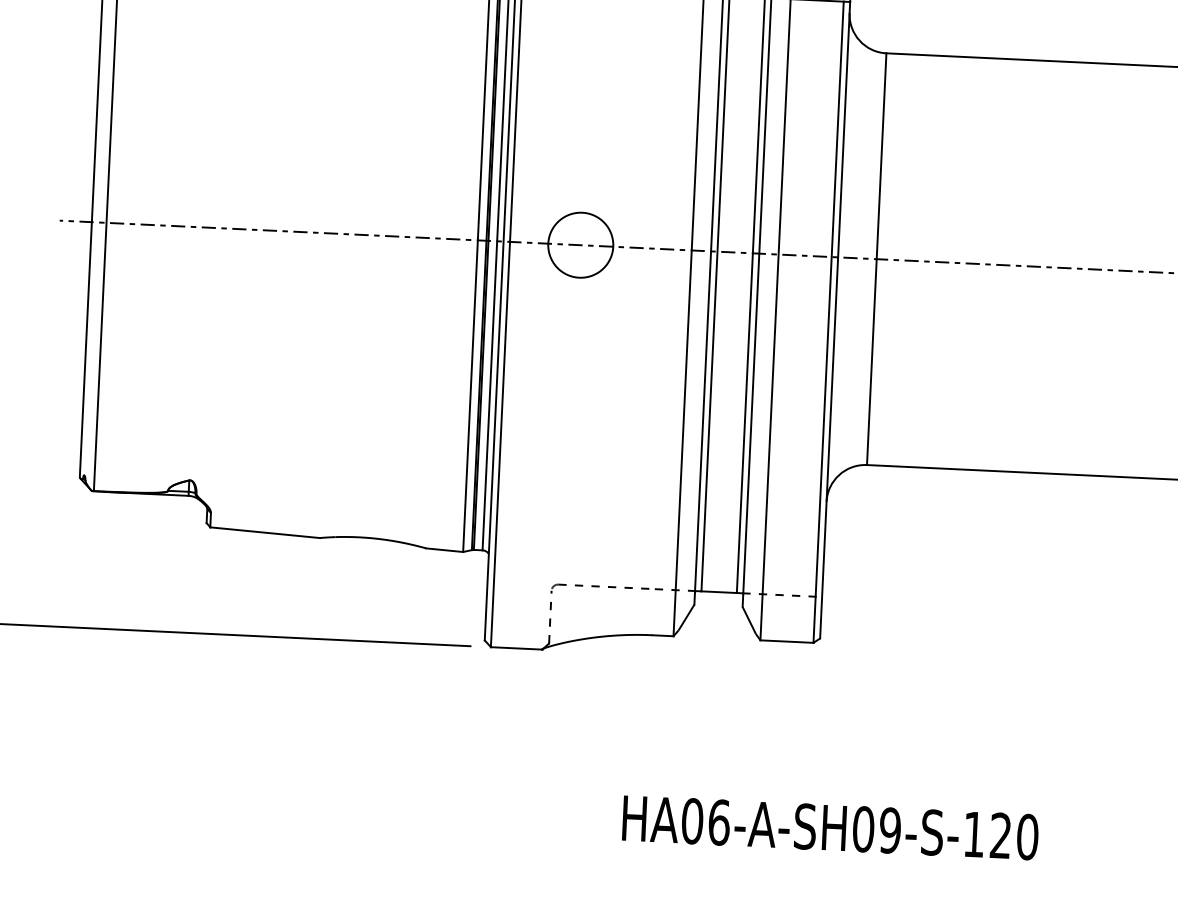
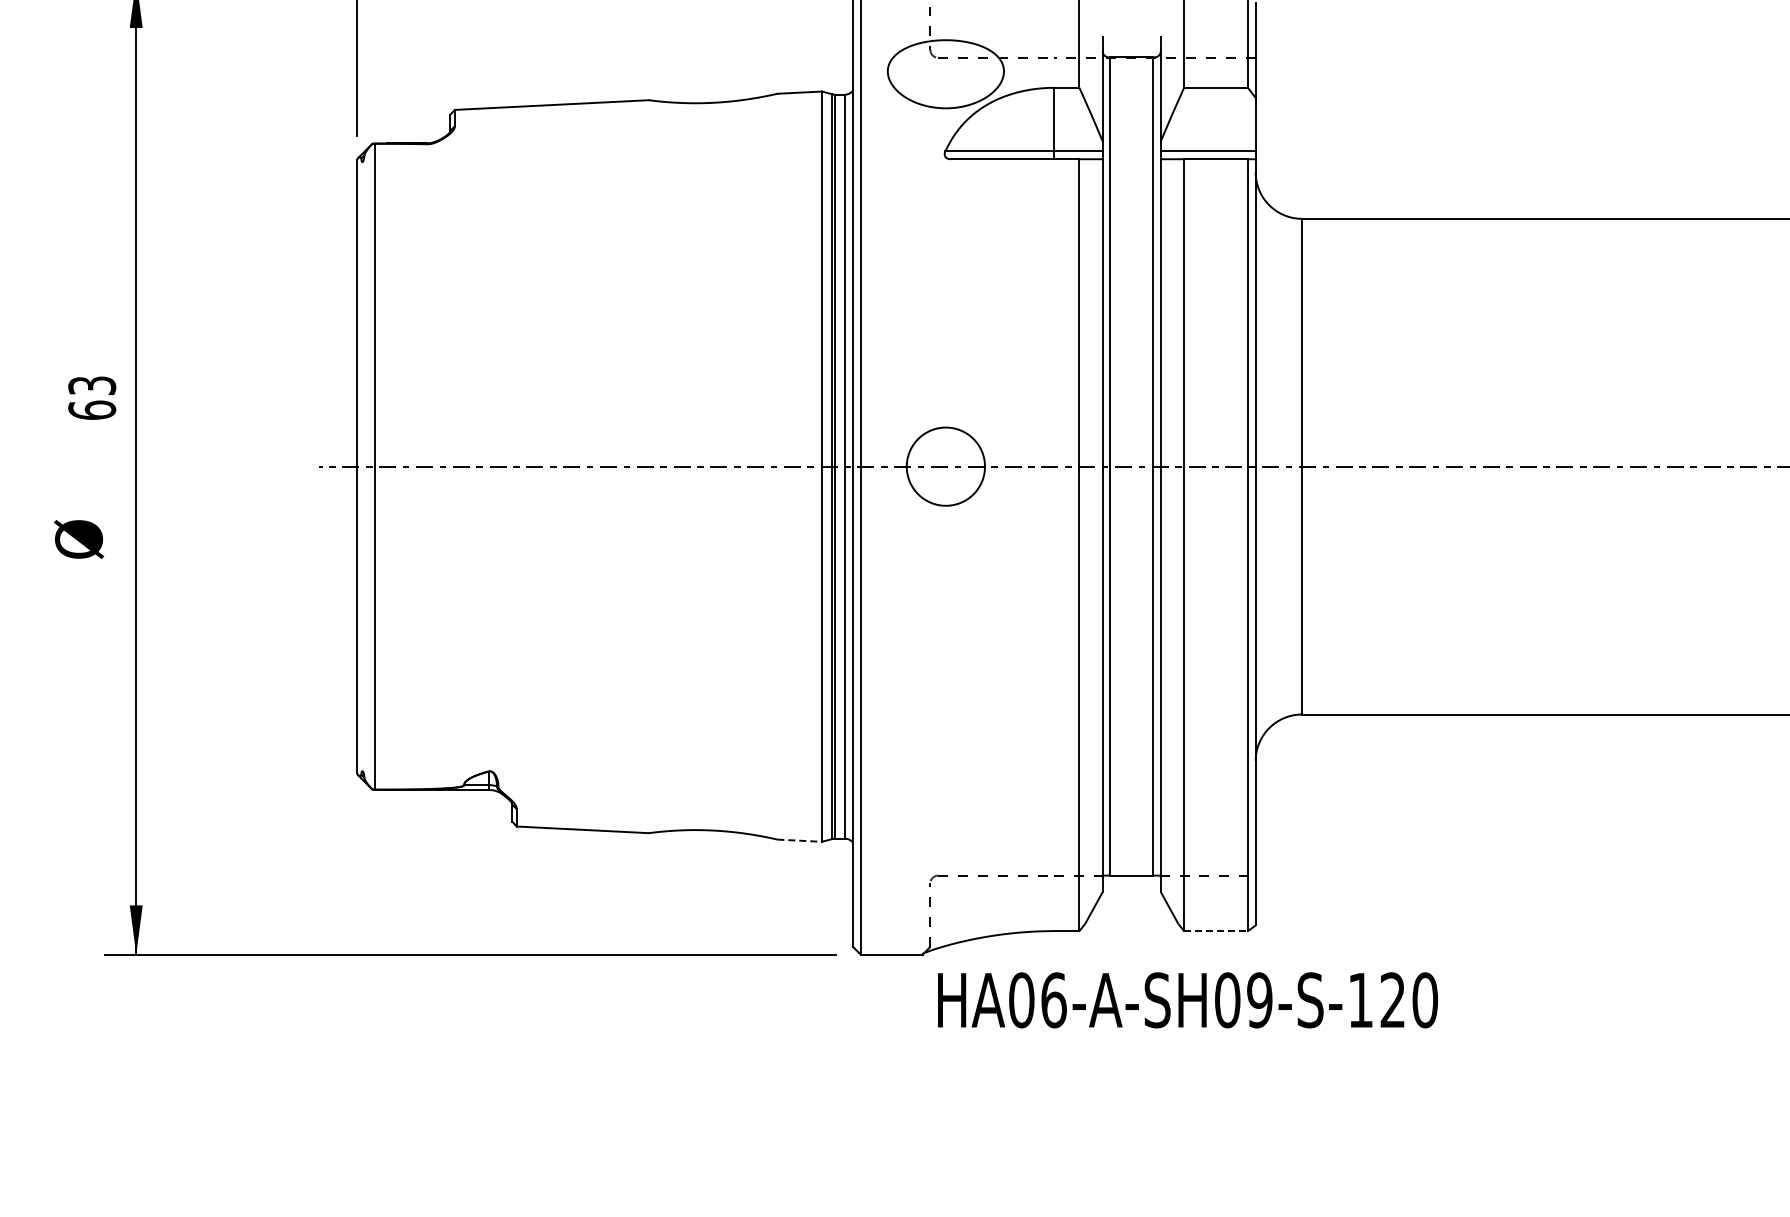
line: (445, 550) -> (800, 840), solid -> dashed
line: (787, 641) -> (1216, 931), solid -> dashed
text: (830, 827) -> (1187, 1000), moved

